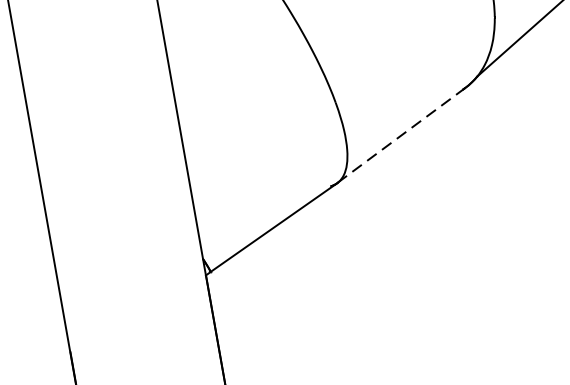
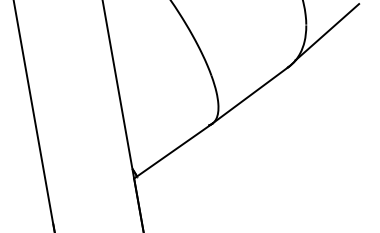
line: (401, 135) -> (250, 95), dashed -> solid

